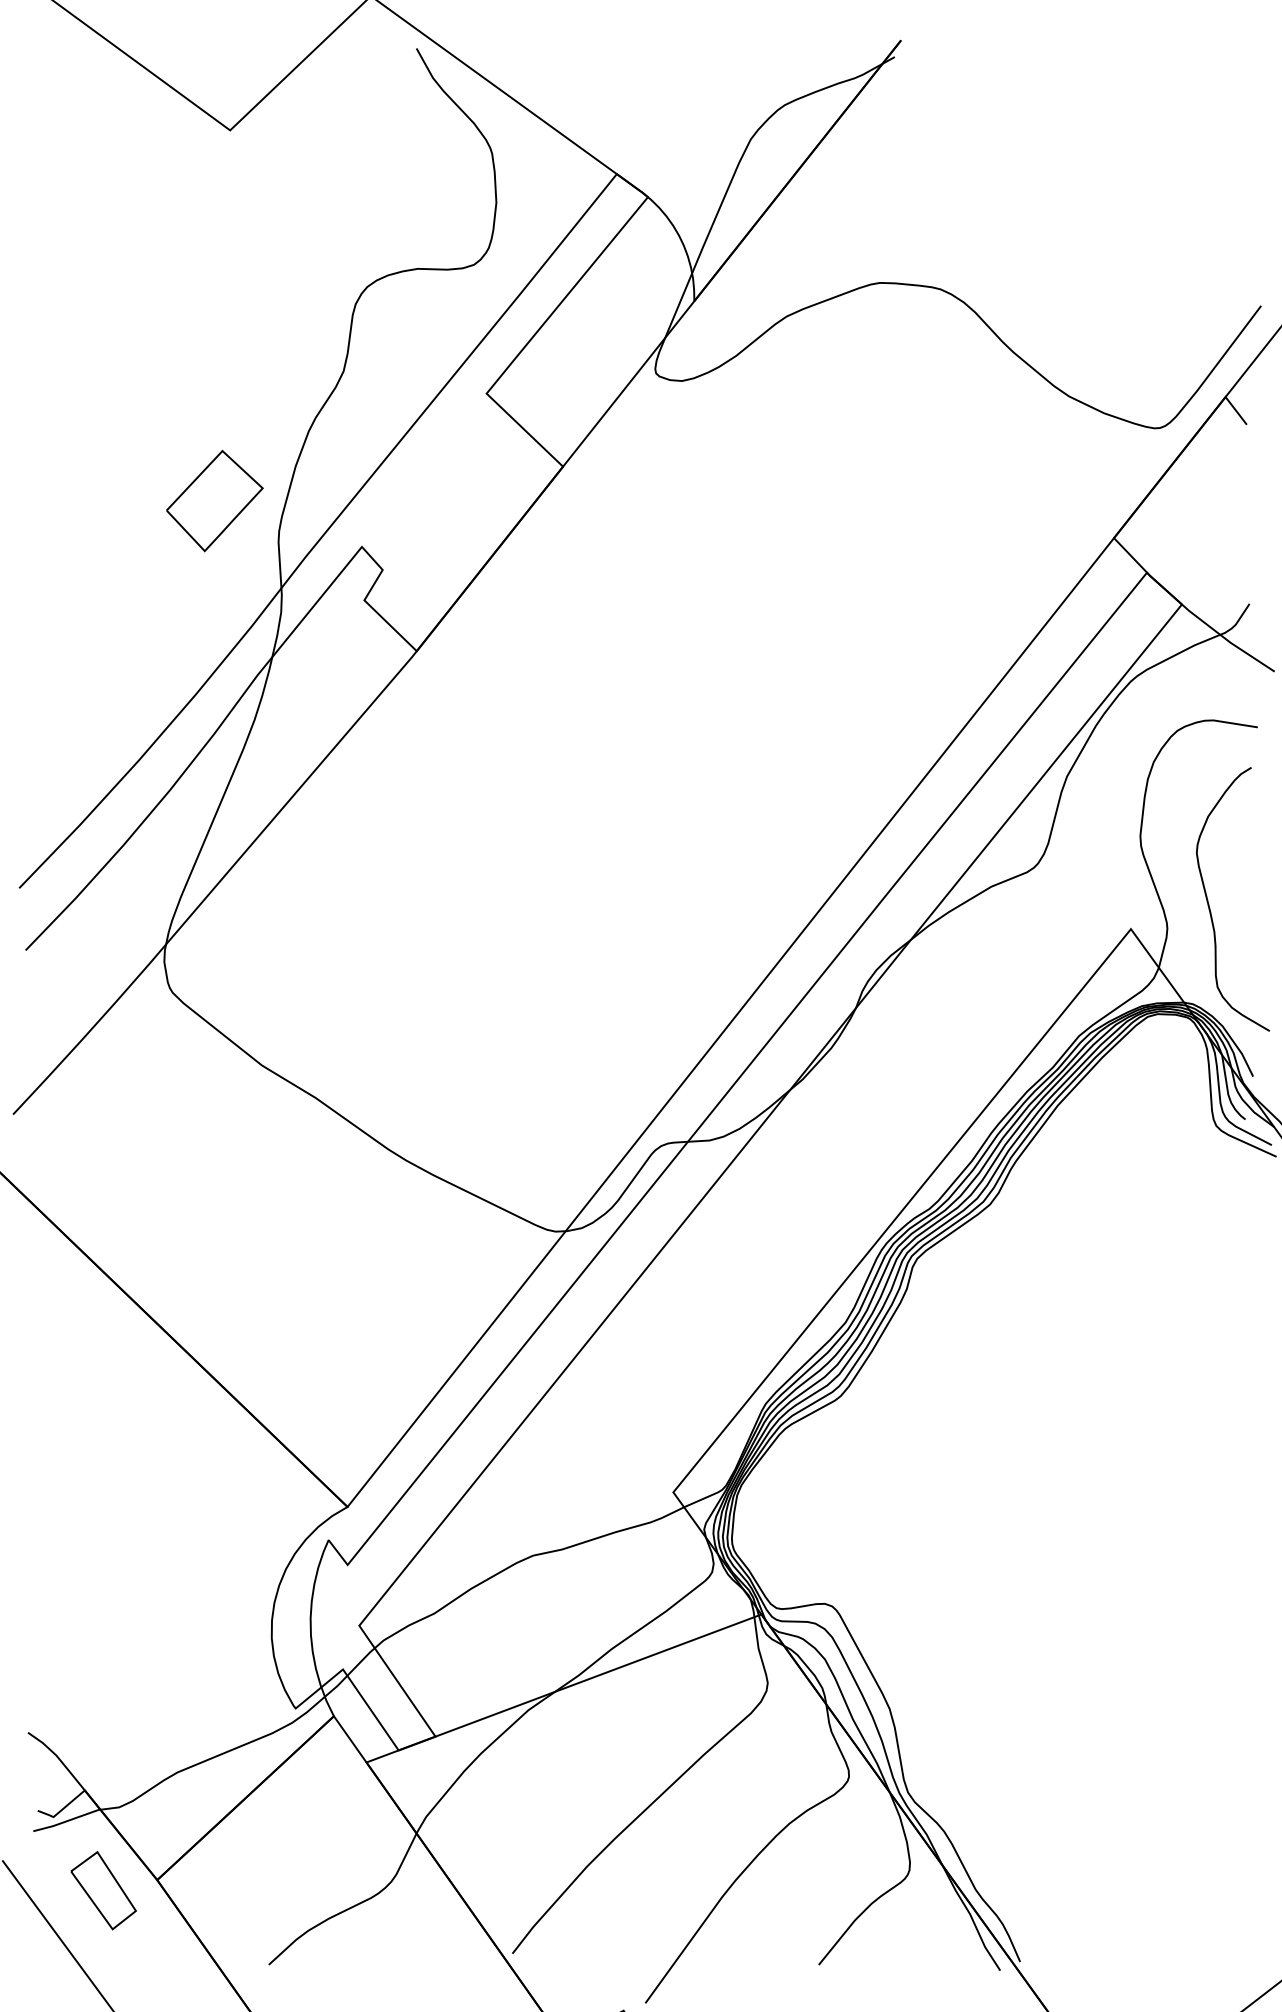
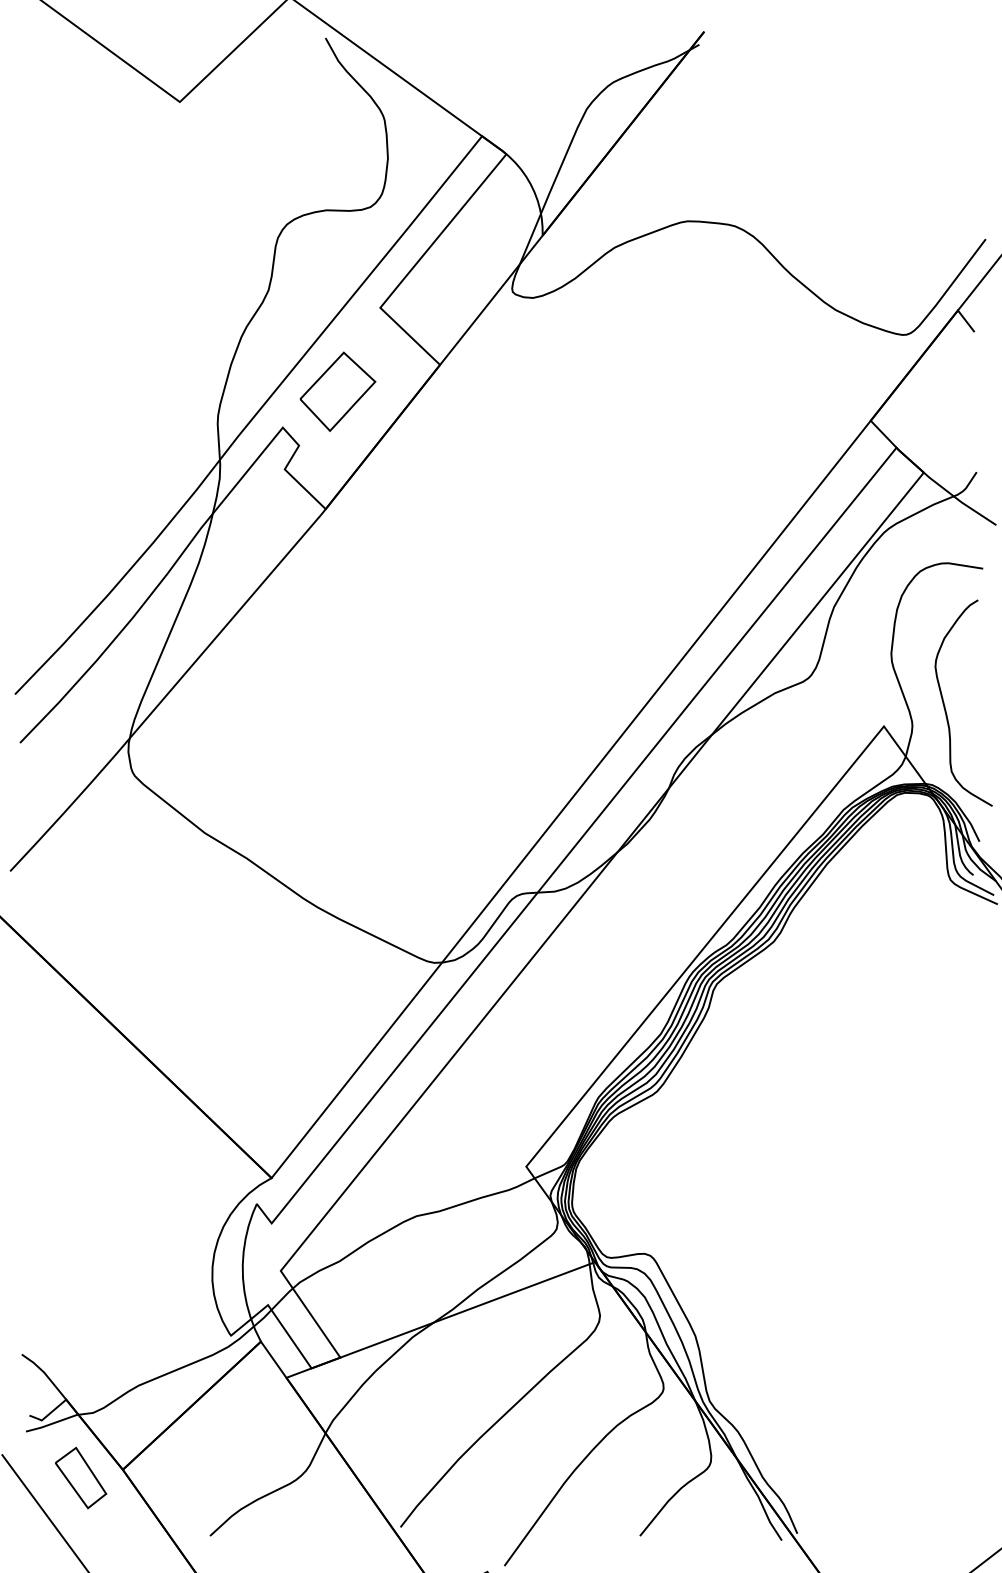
part: (214, 500) -> (337, 391), moved

